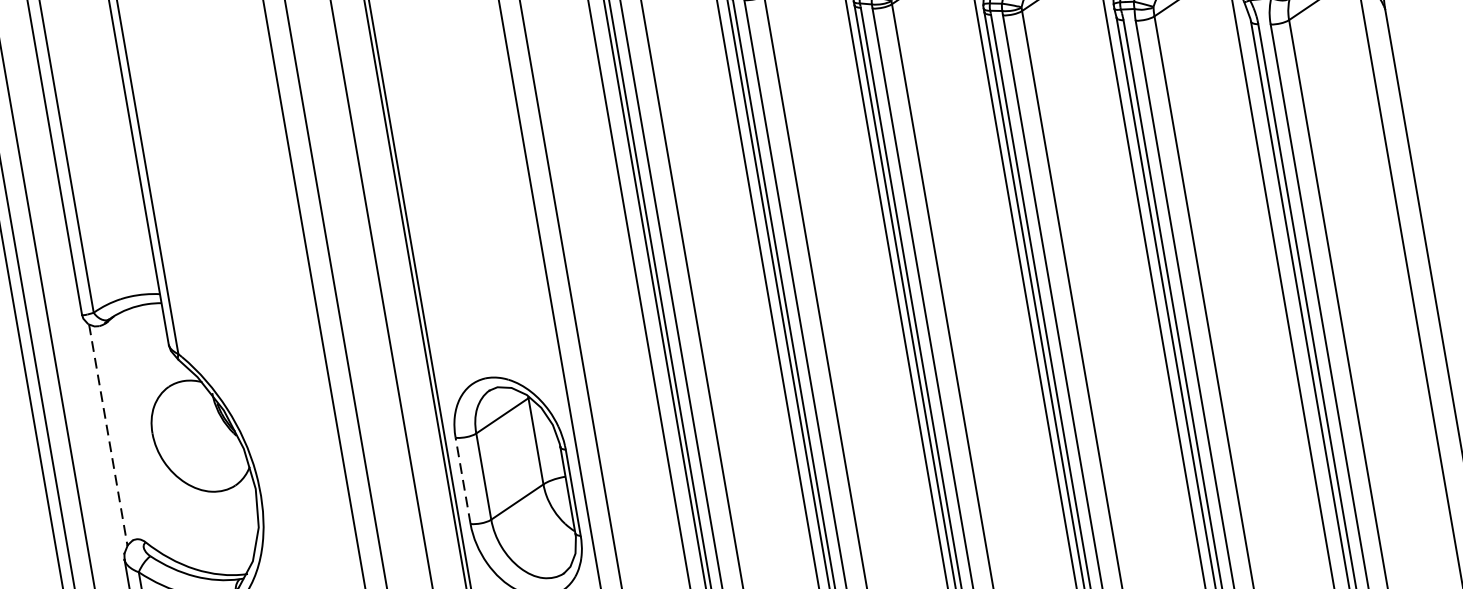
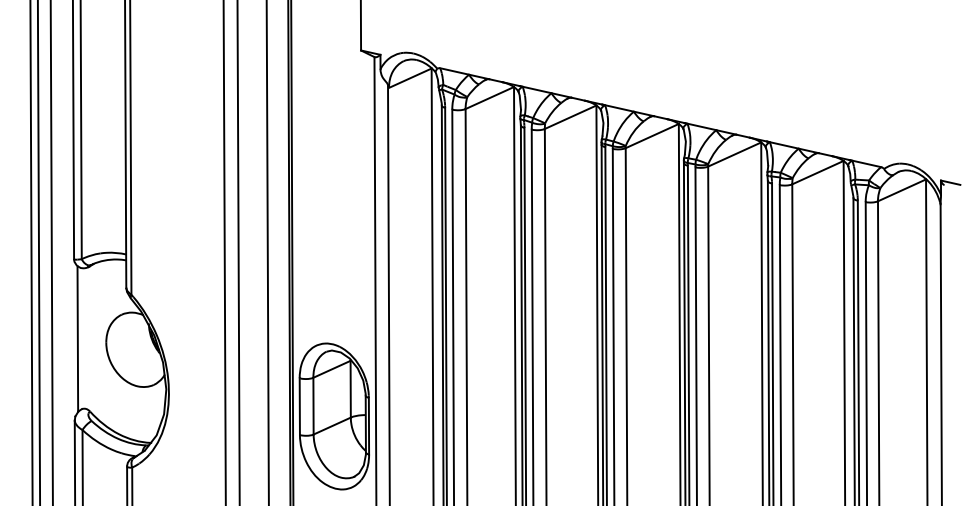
line: (107, 435) -> (77, 339), dashed -> solid
line: (462, 480) -> (299, 406), dashed -> solid

